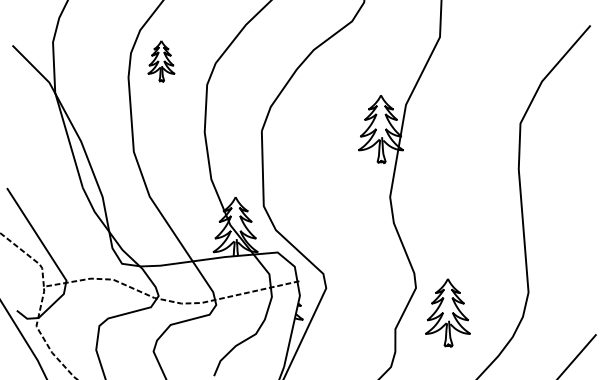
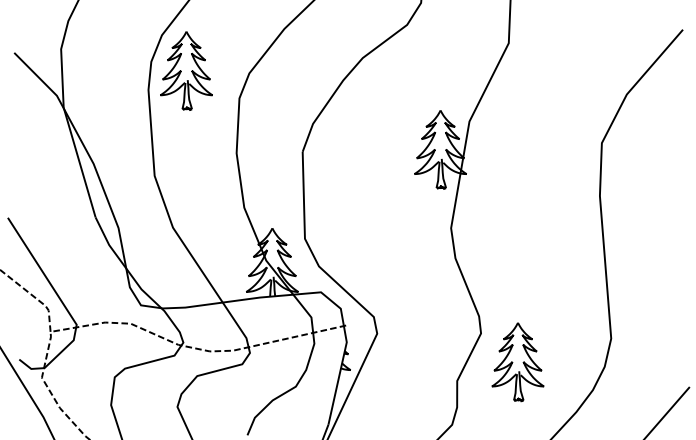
part: (161, 61) -> (186, 71), size x1.67

